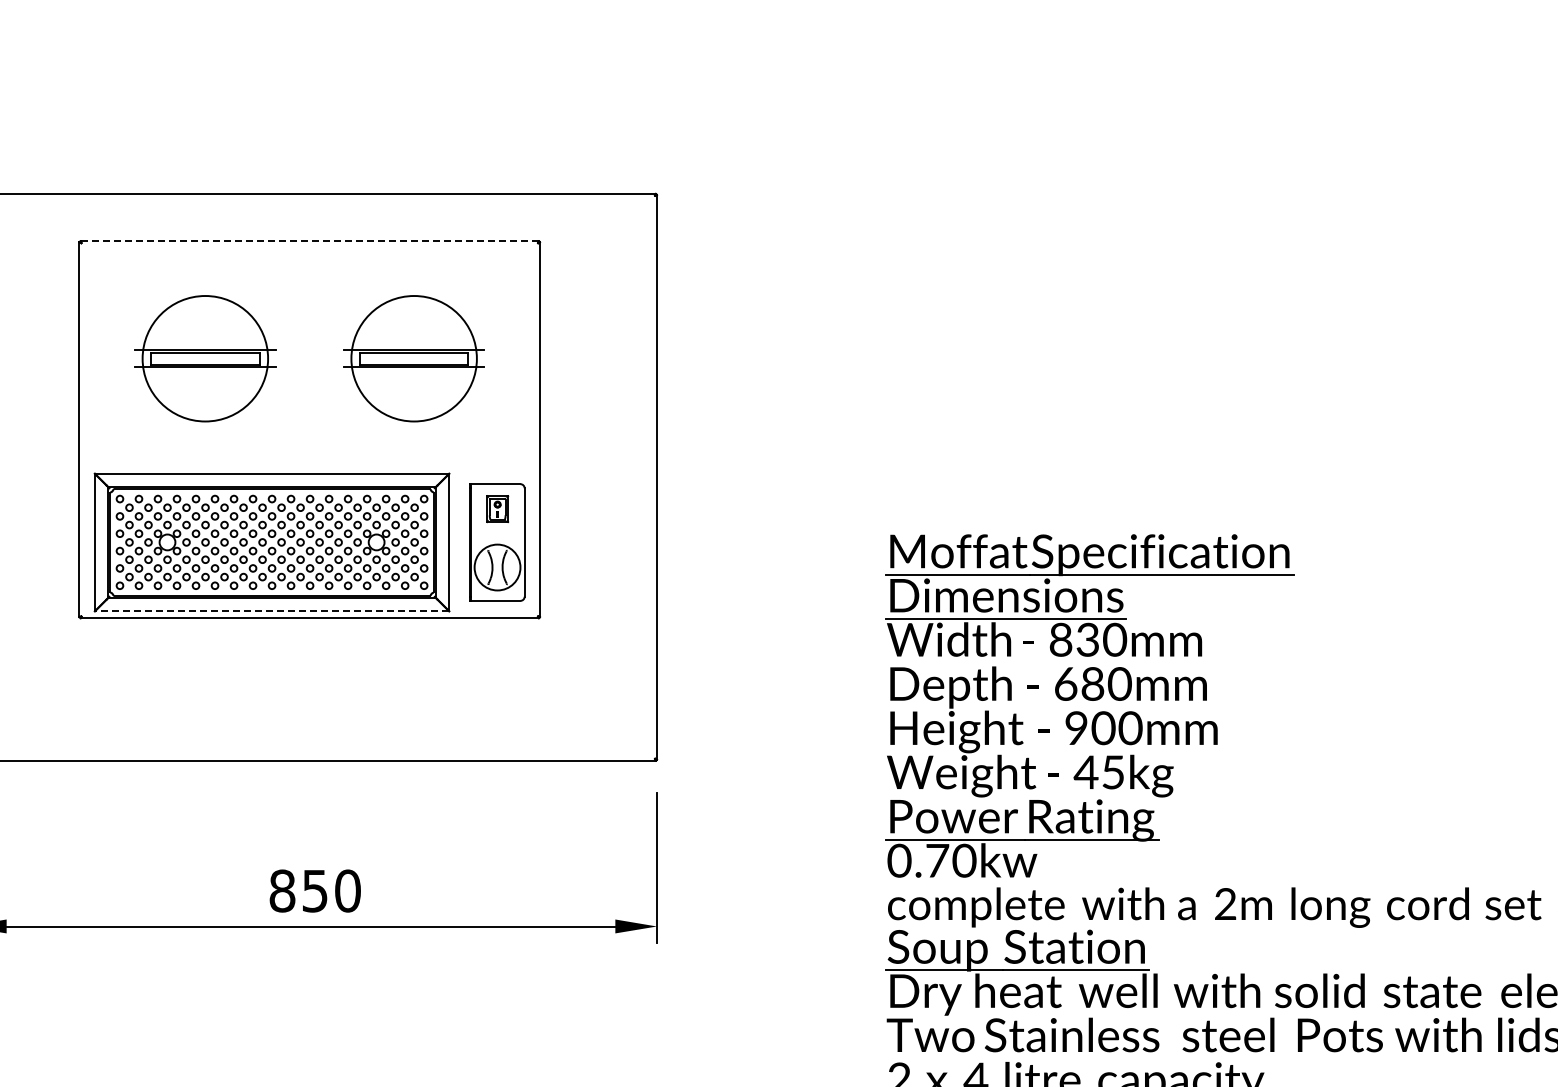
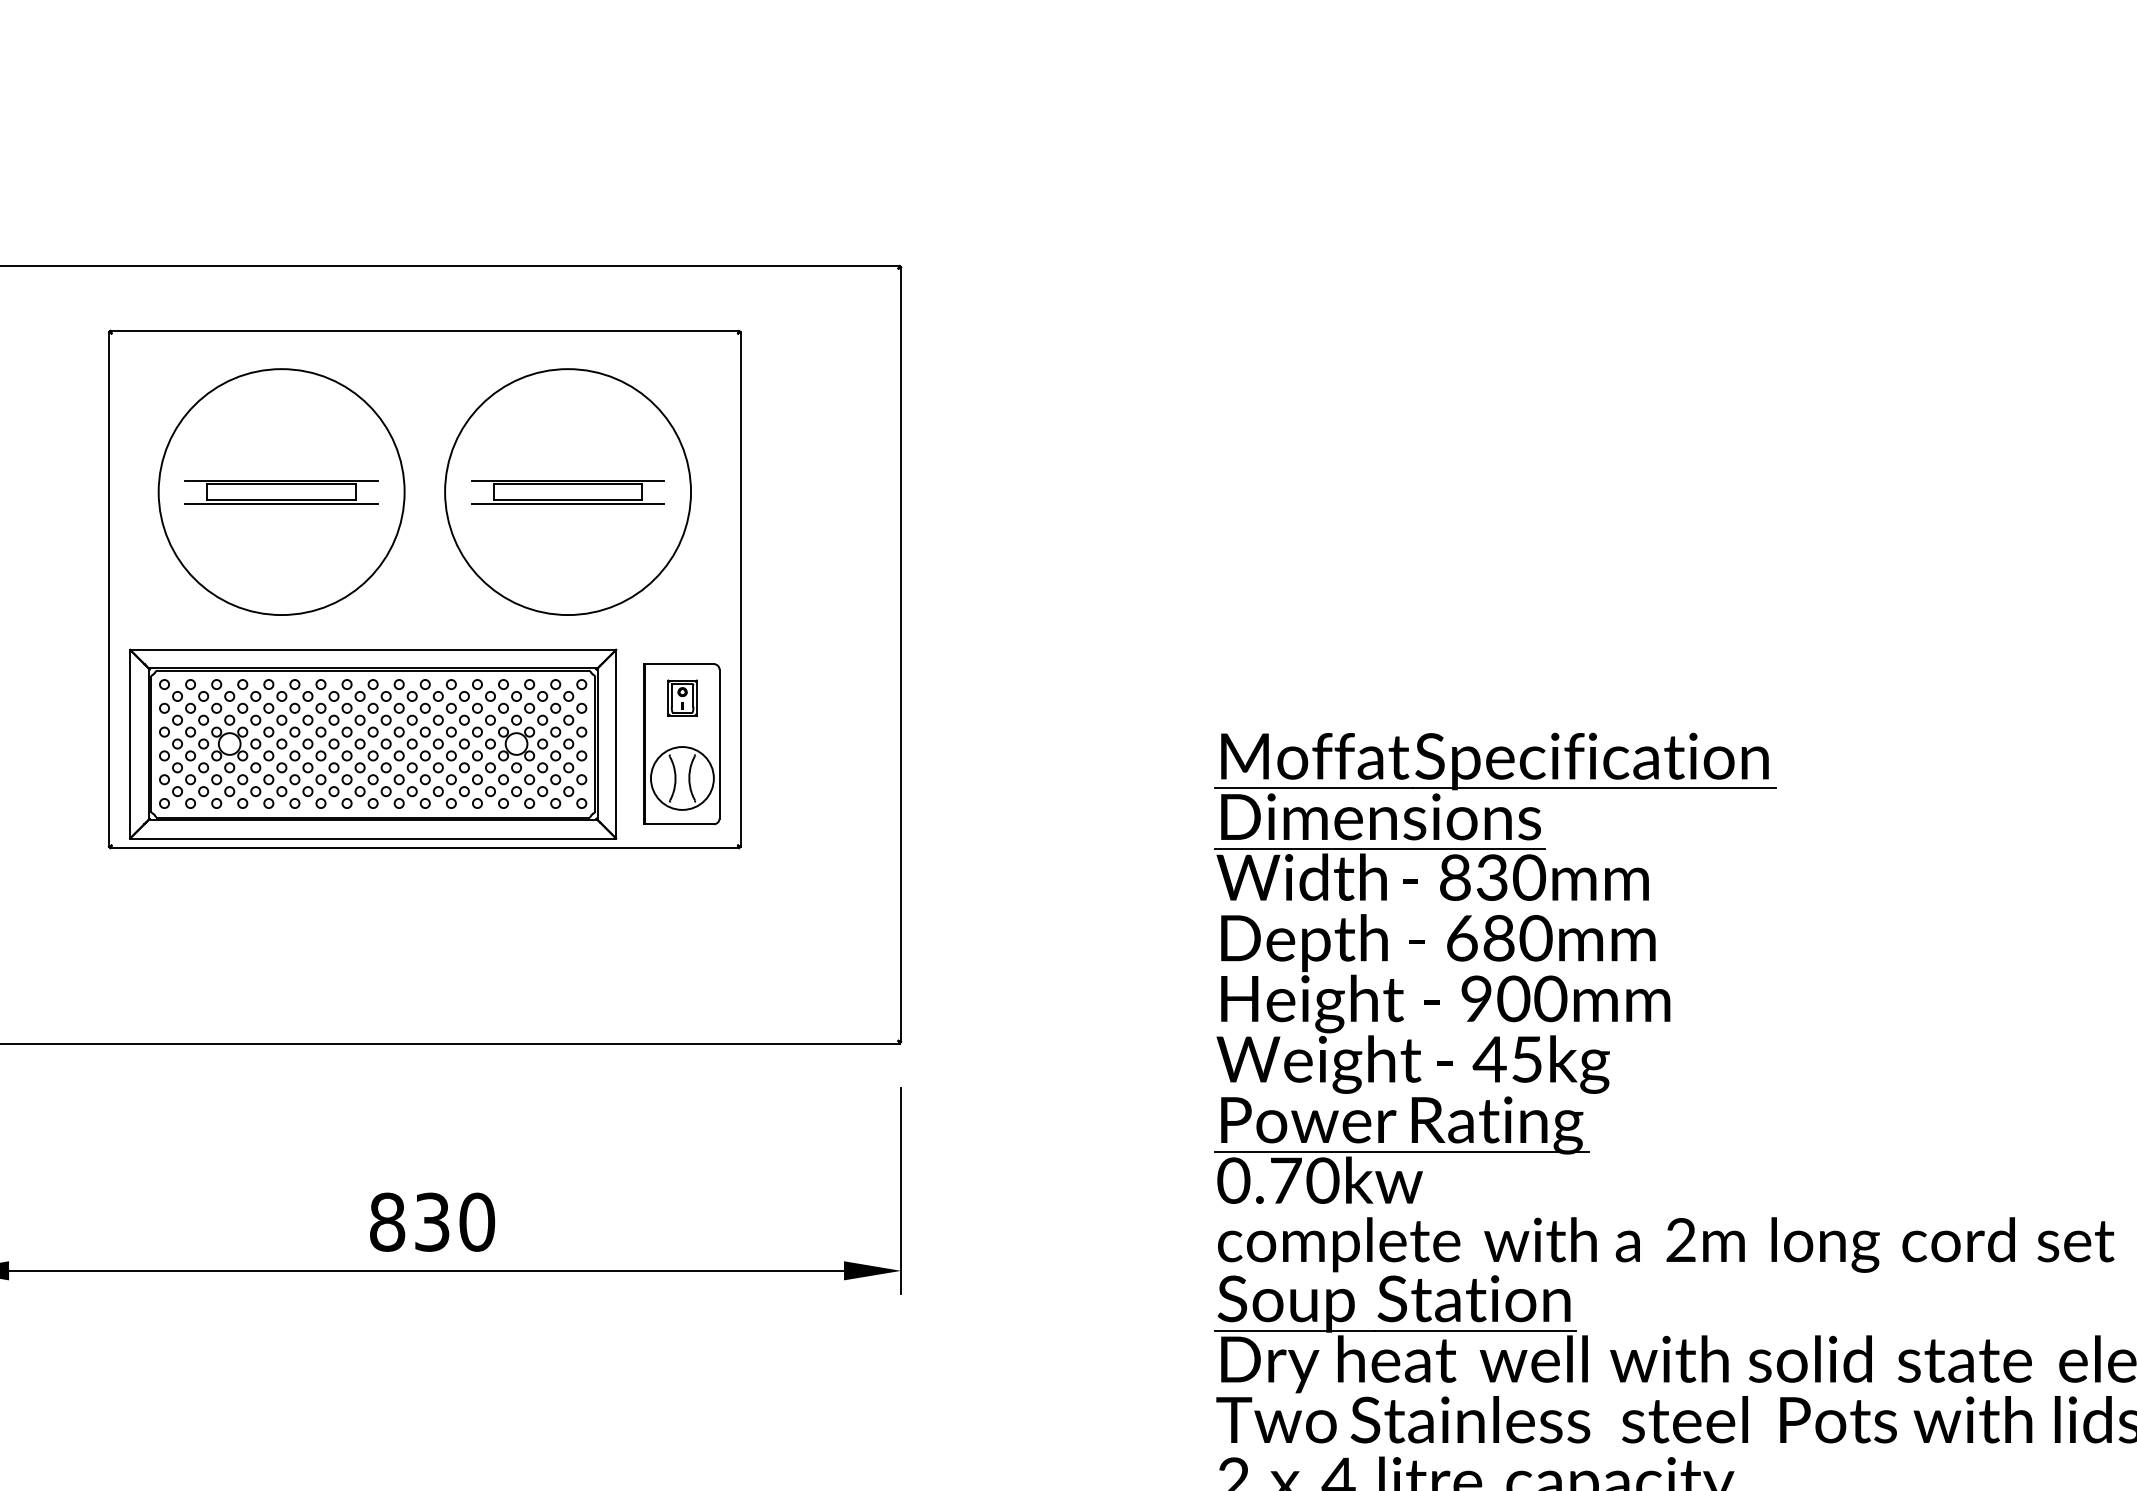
line: (310, 241) -> (425, 331), dashed -> solid
circle: (205, 358) -> (281, 491), size x1.43
circle: (413, 358) -> (567, 491), size x1.43
line: (271, 611) -> (372, 838), dashed -> solid
text: (315, 890) -> (432, 1221), 850 -> 830

